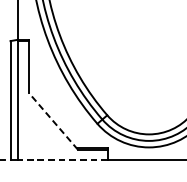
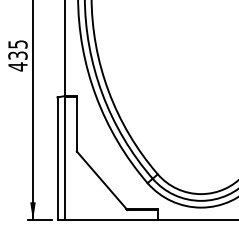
line: (53, 121) -> (102, 180), dashed -> solid
line: (62, 159) -> (111, 220), dashed -> solid

